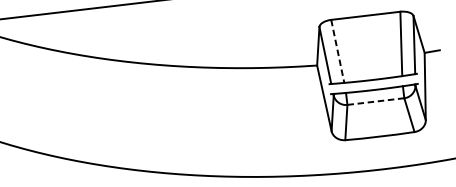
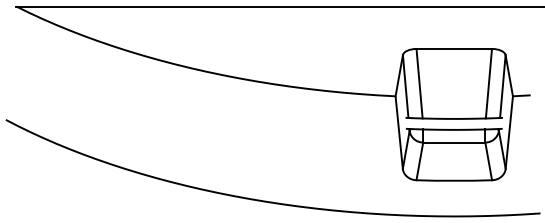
line: (337, 51) -> (419, 83), dashed -> solid
line: (375, 101) -> (453, 142), dashed -> solid

